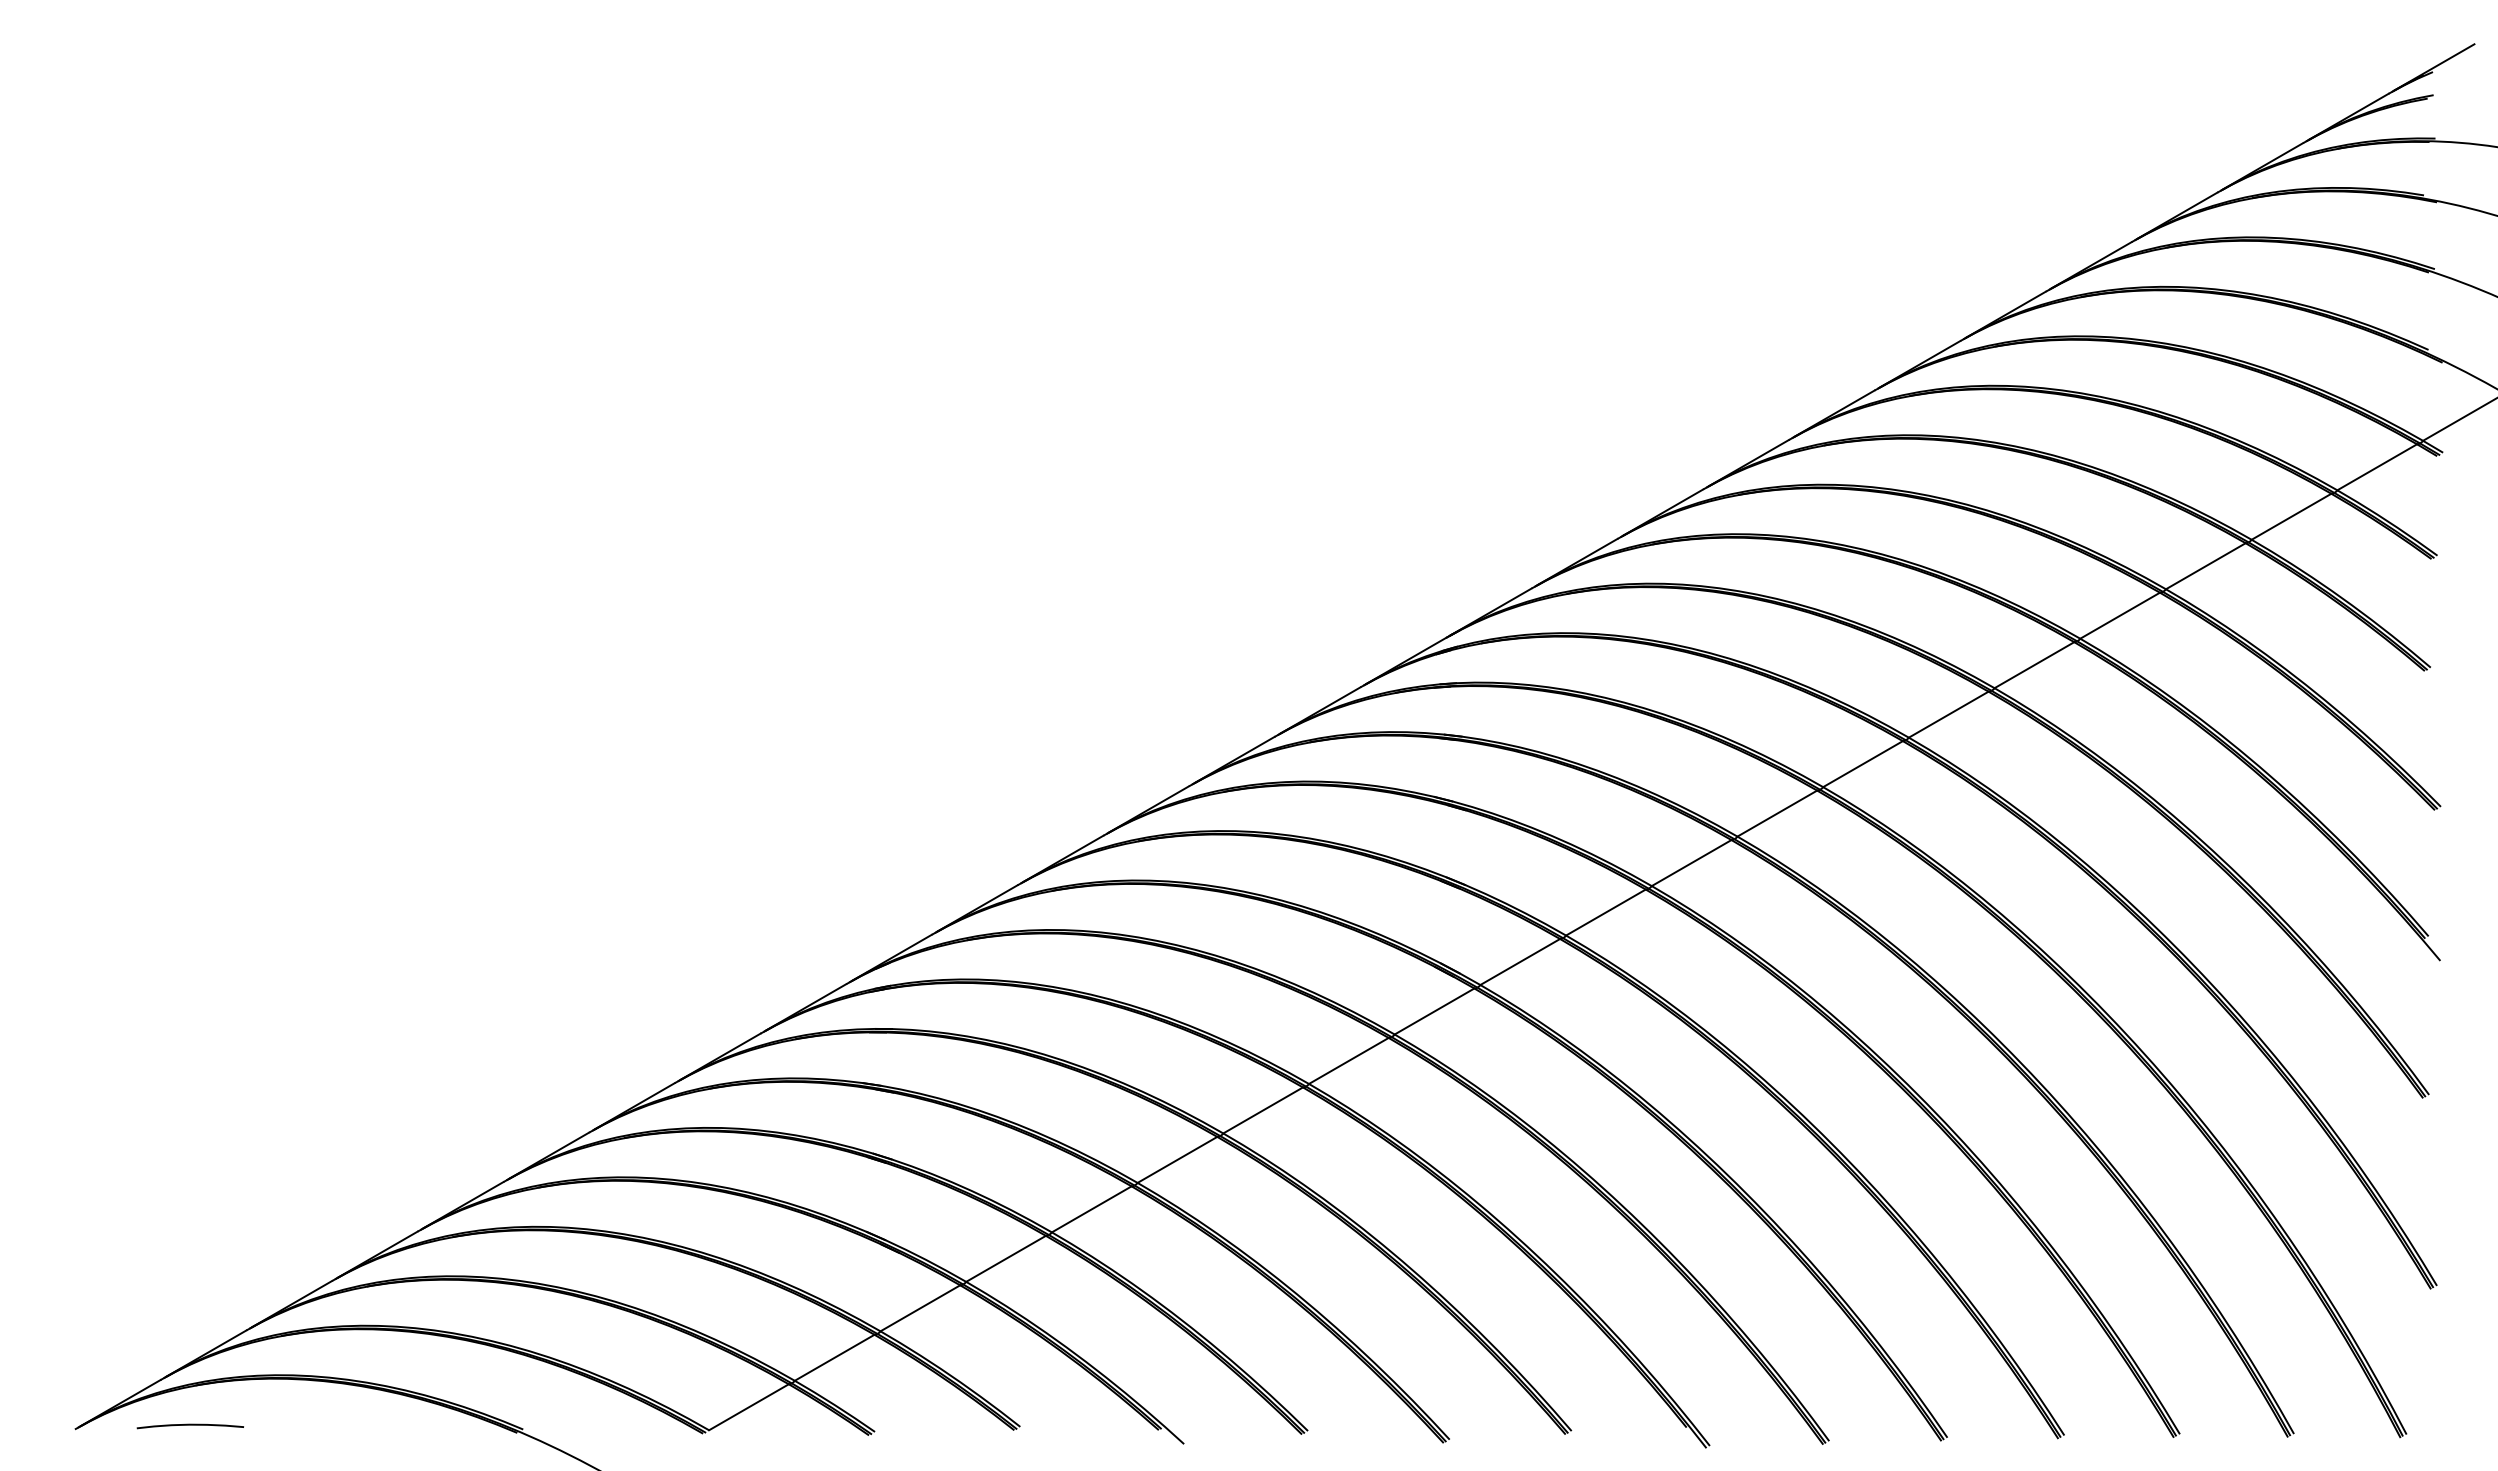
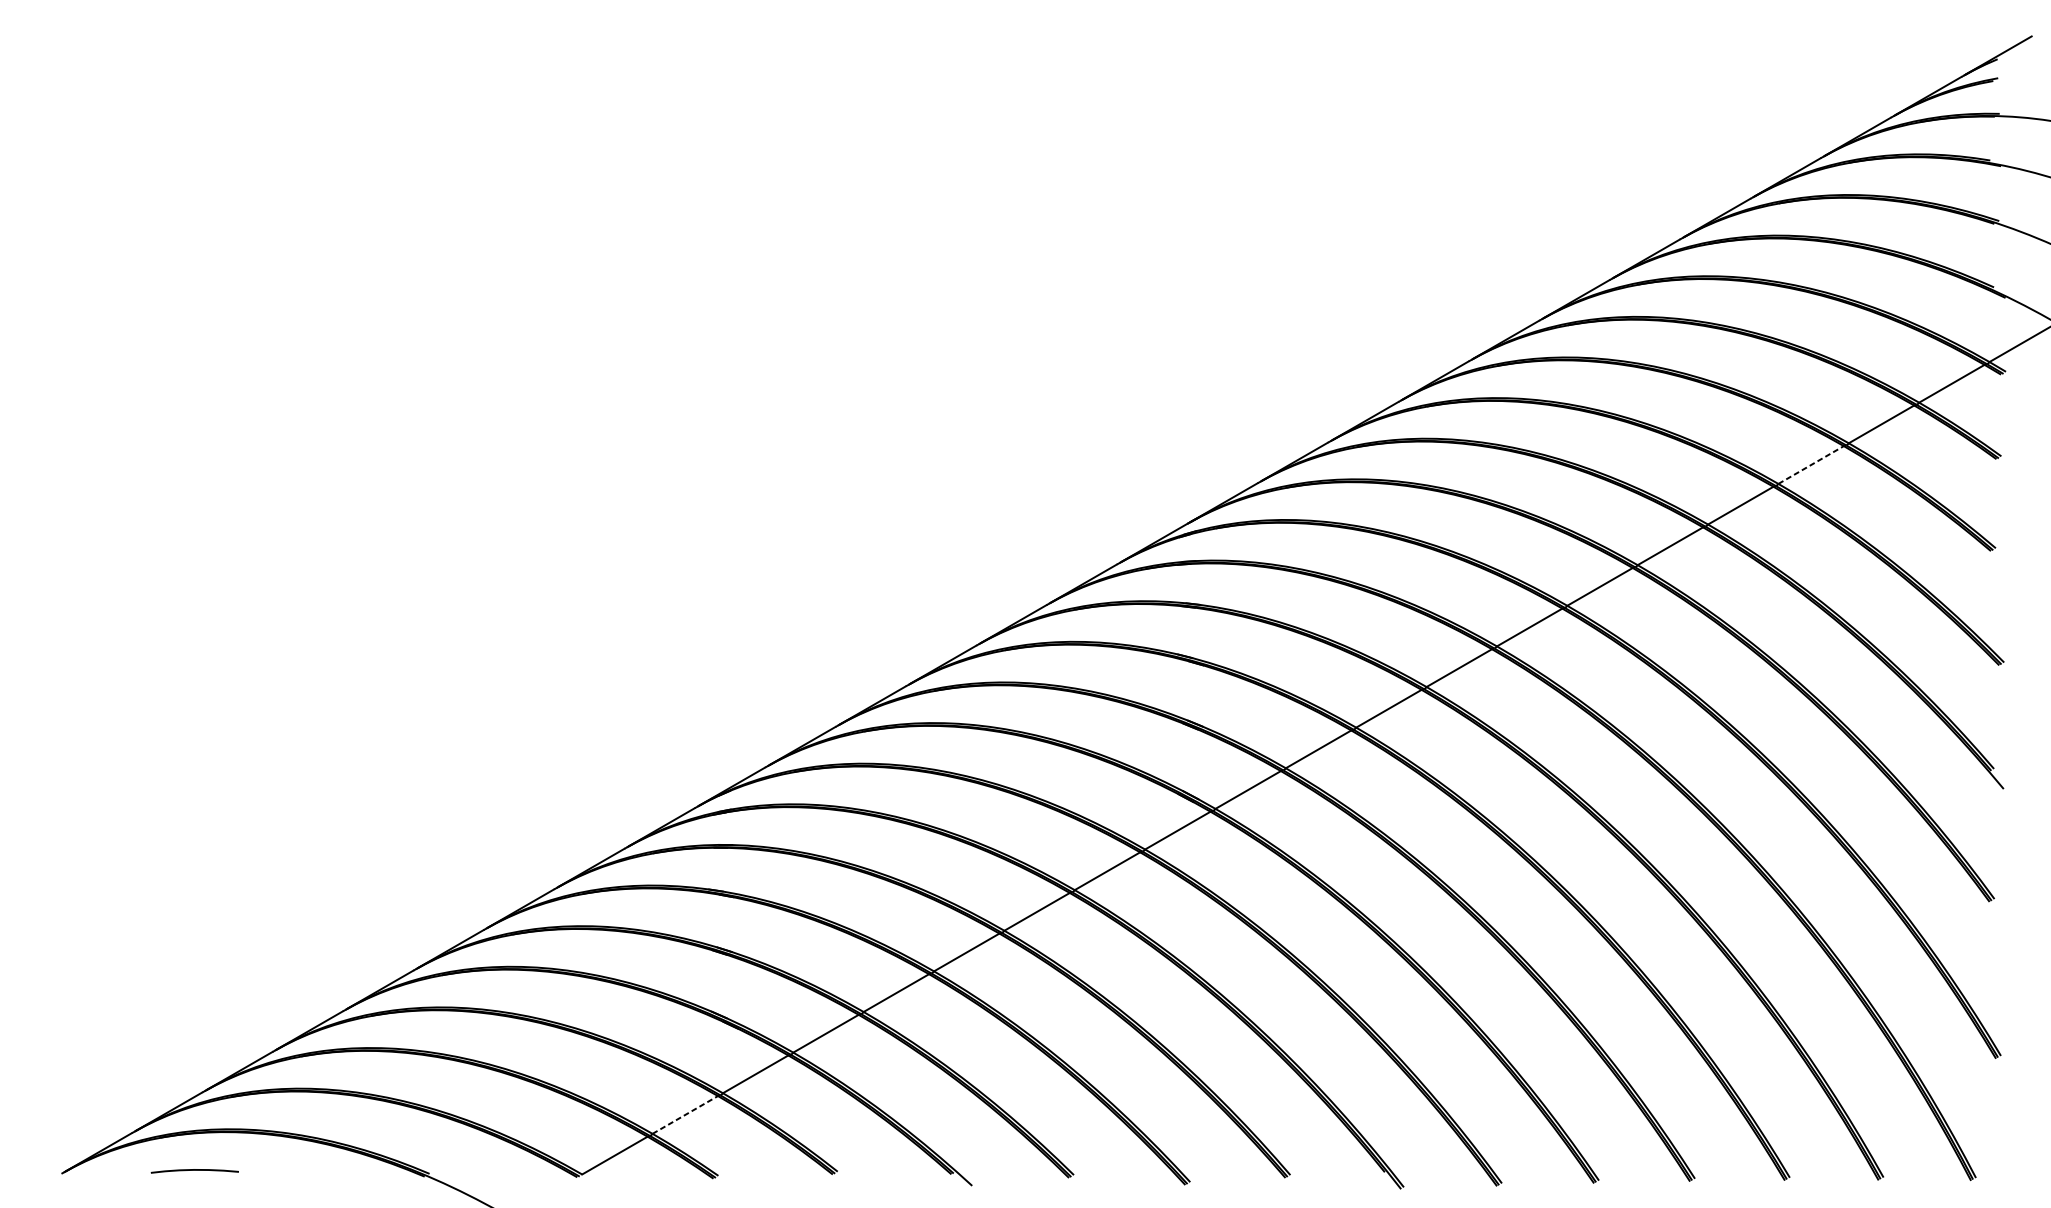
line: (2206, 565) -> (1811, 464), solid -> dashed
line: (835, 1357) -> (685, 1114), solid -> dashed
curve: (189, 1425) -> (194, 1170), moved

